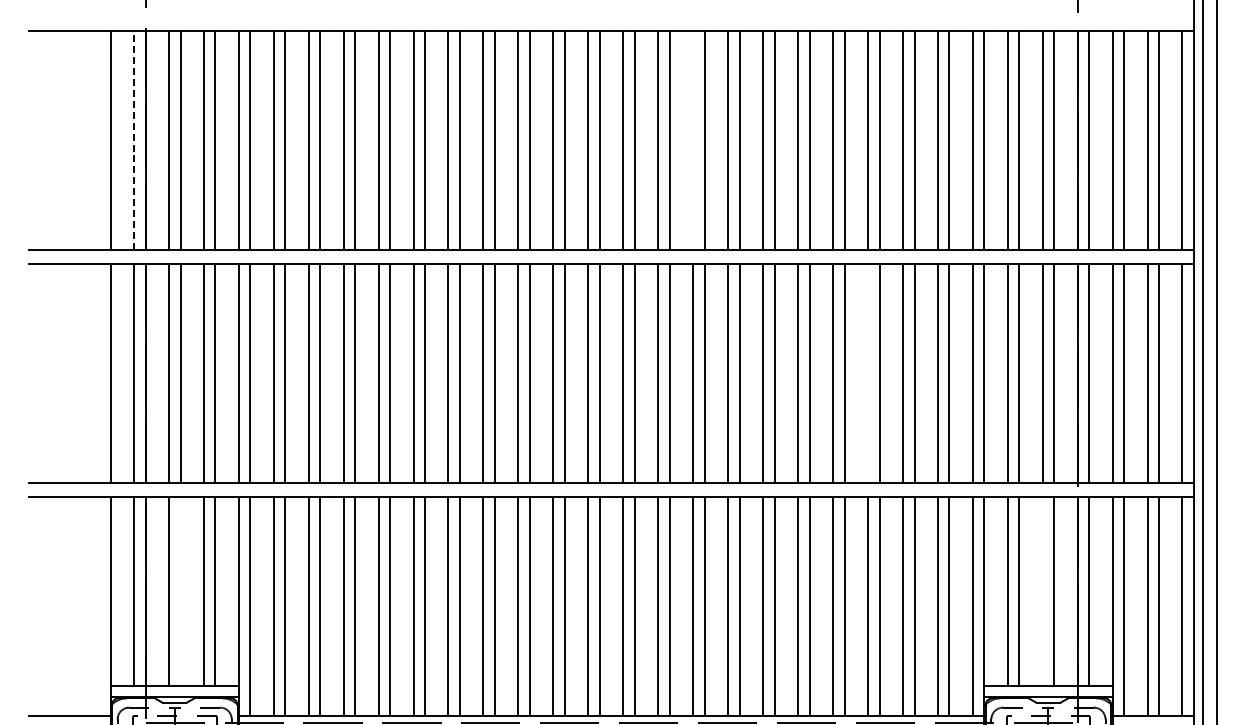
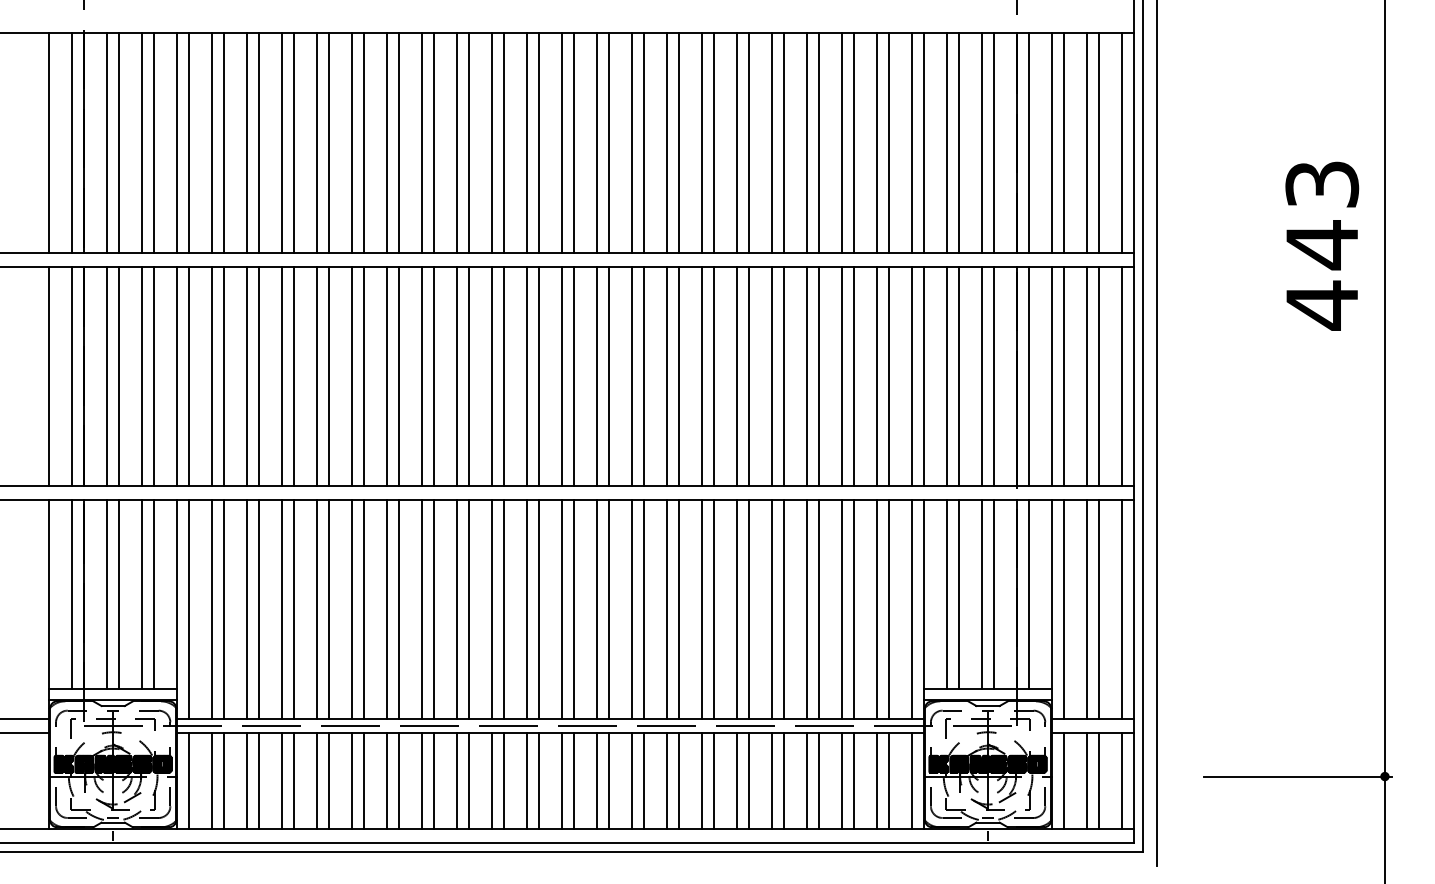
line: (693, 140) -> (632, 142), added
line: (134, 141) -> (72, 143), dashed -> solid
line: (868, 373) -> (807, 376), added
line: (180, 591) -> (119, 594), added
line: (1042, 591) -> (982, 594), added

